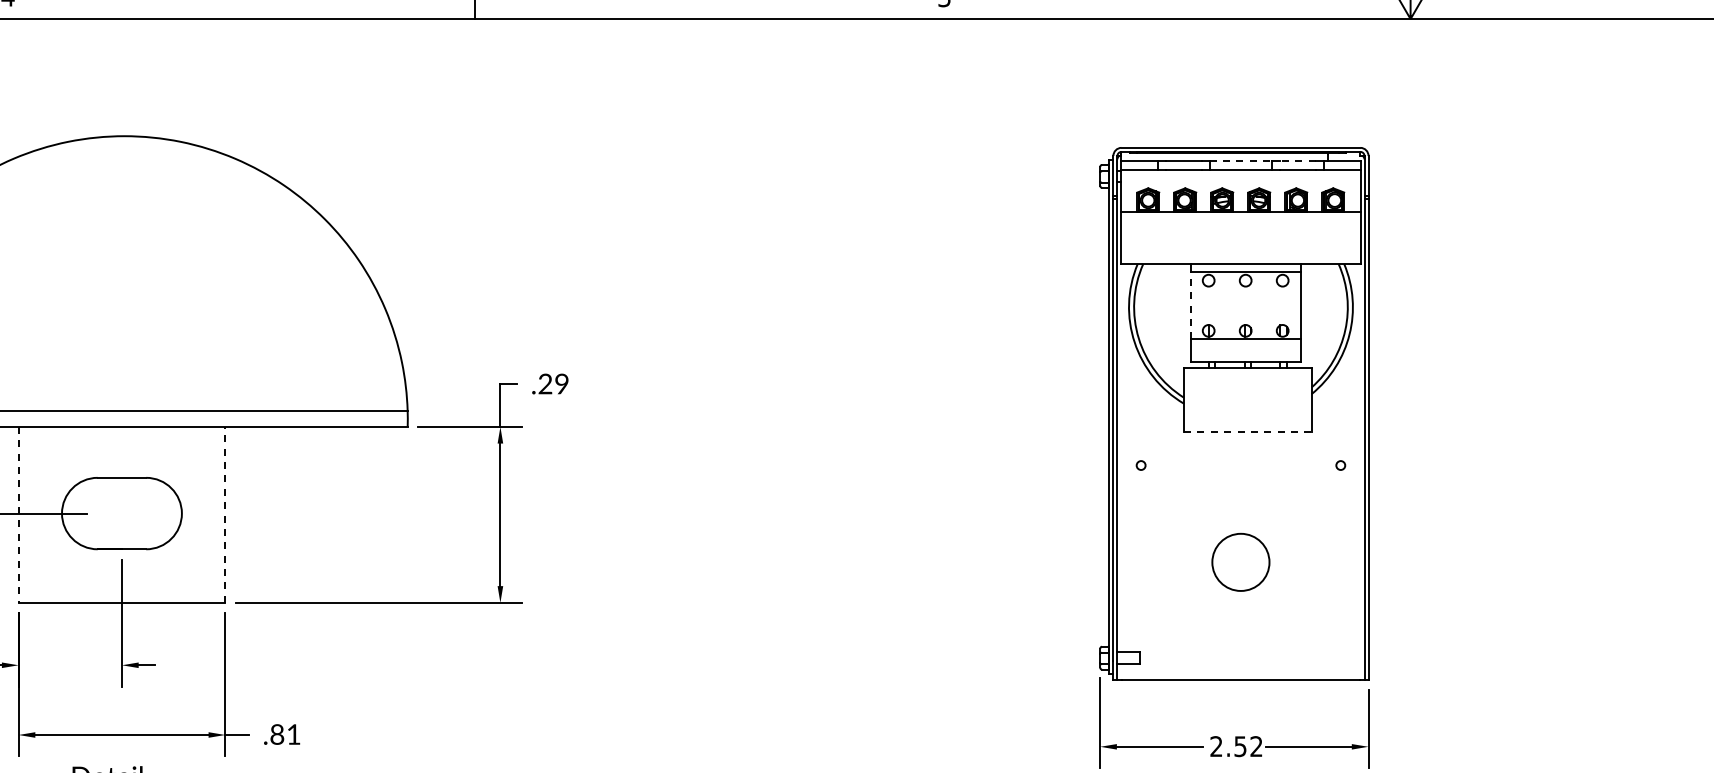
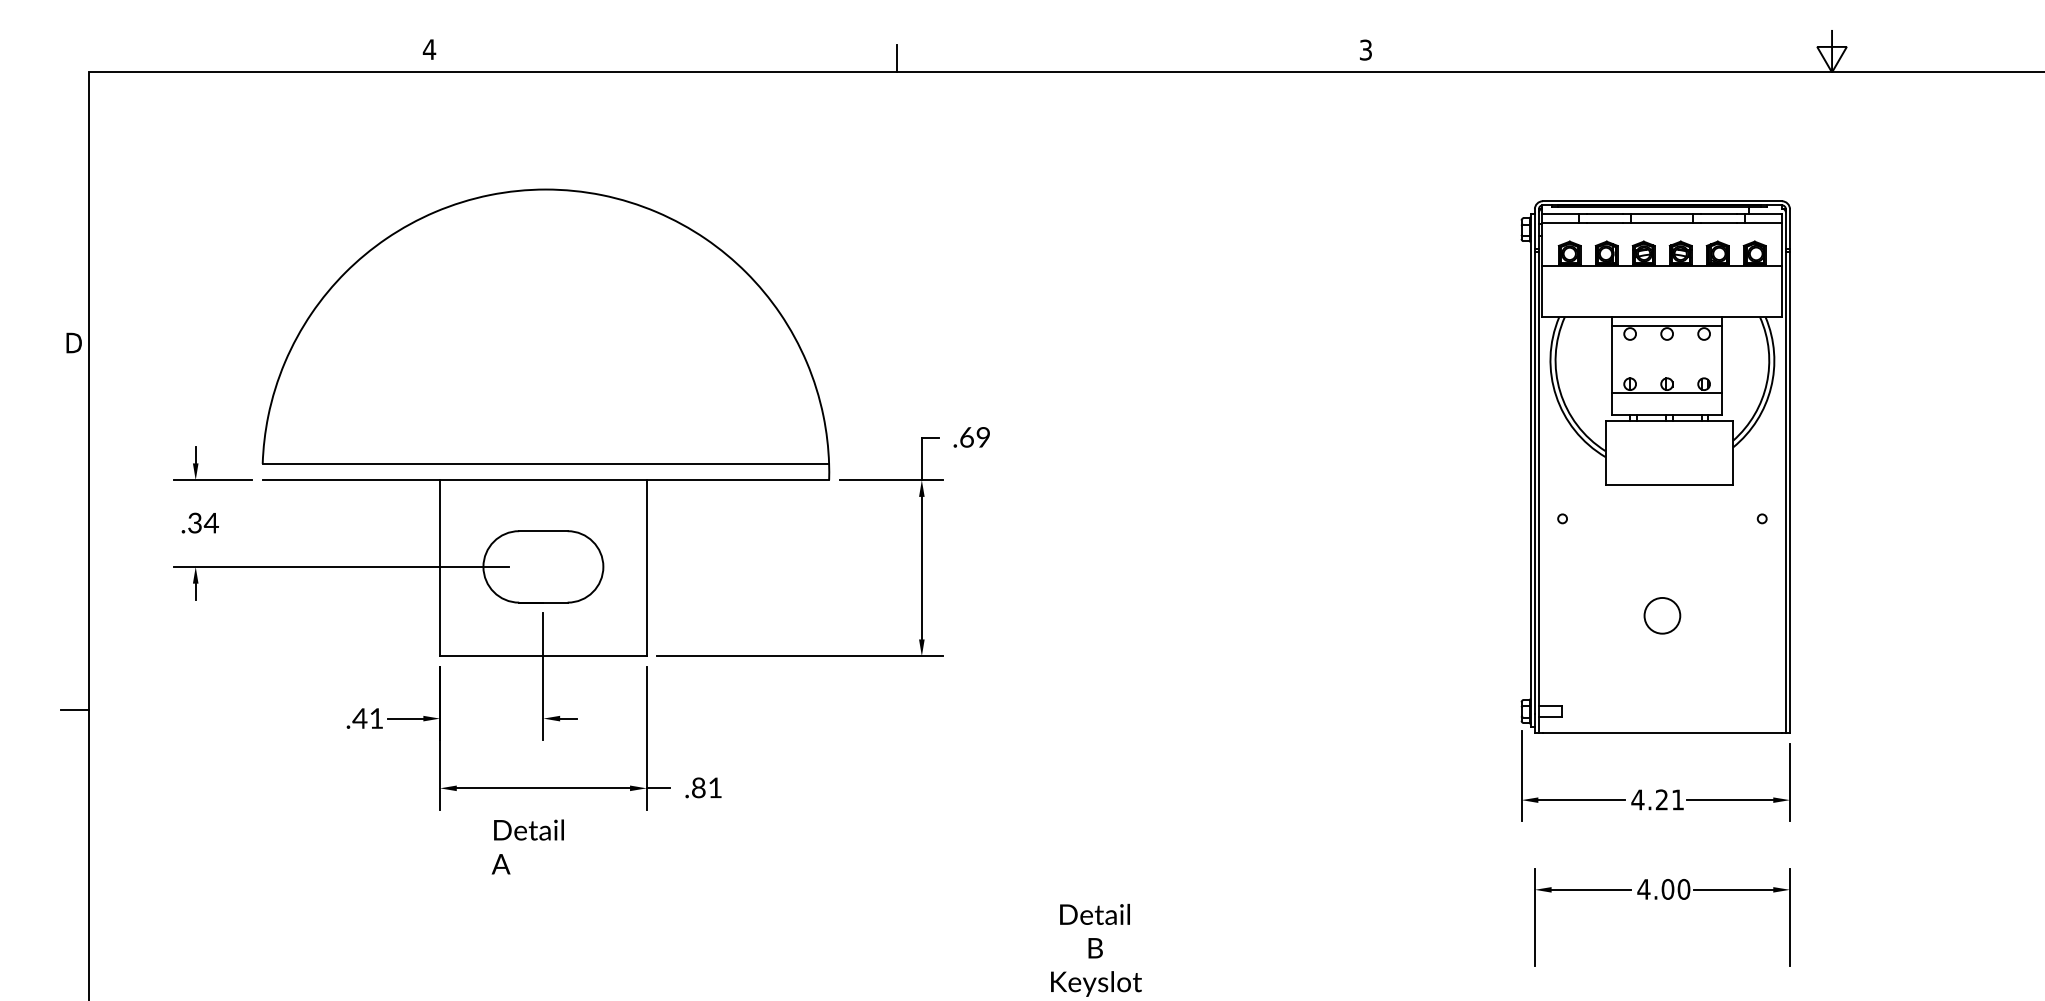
line: (1241, 161) -> (1662, 214), dashed -> solid
line: (1298, 161) -> (1719, 214), dashed -> solid
line: (1190, 306) -> (1611, 359), dashed -> solid
text: (545, 384) -> (966, 437), .29 -> .69
line: (1248, 432) -> (1669, 485), dashed -> solid
line: (225, 514) -> (646, 567), dashed -> solid
line: (19, 515) -> (440, 568), dashed -> solid
circle: (1241, 562) -> (1662, 615), size x0.62
text: (1236, 746) -> (1657, 799), 2.52 -> 4.21

